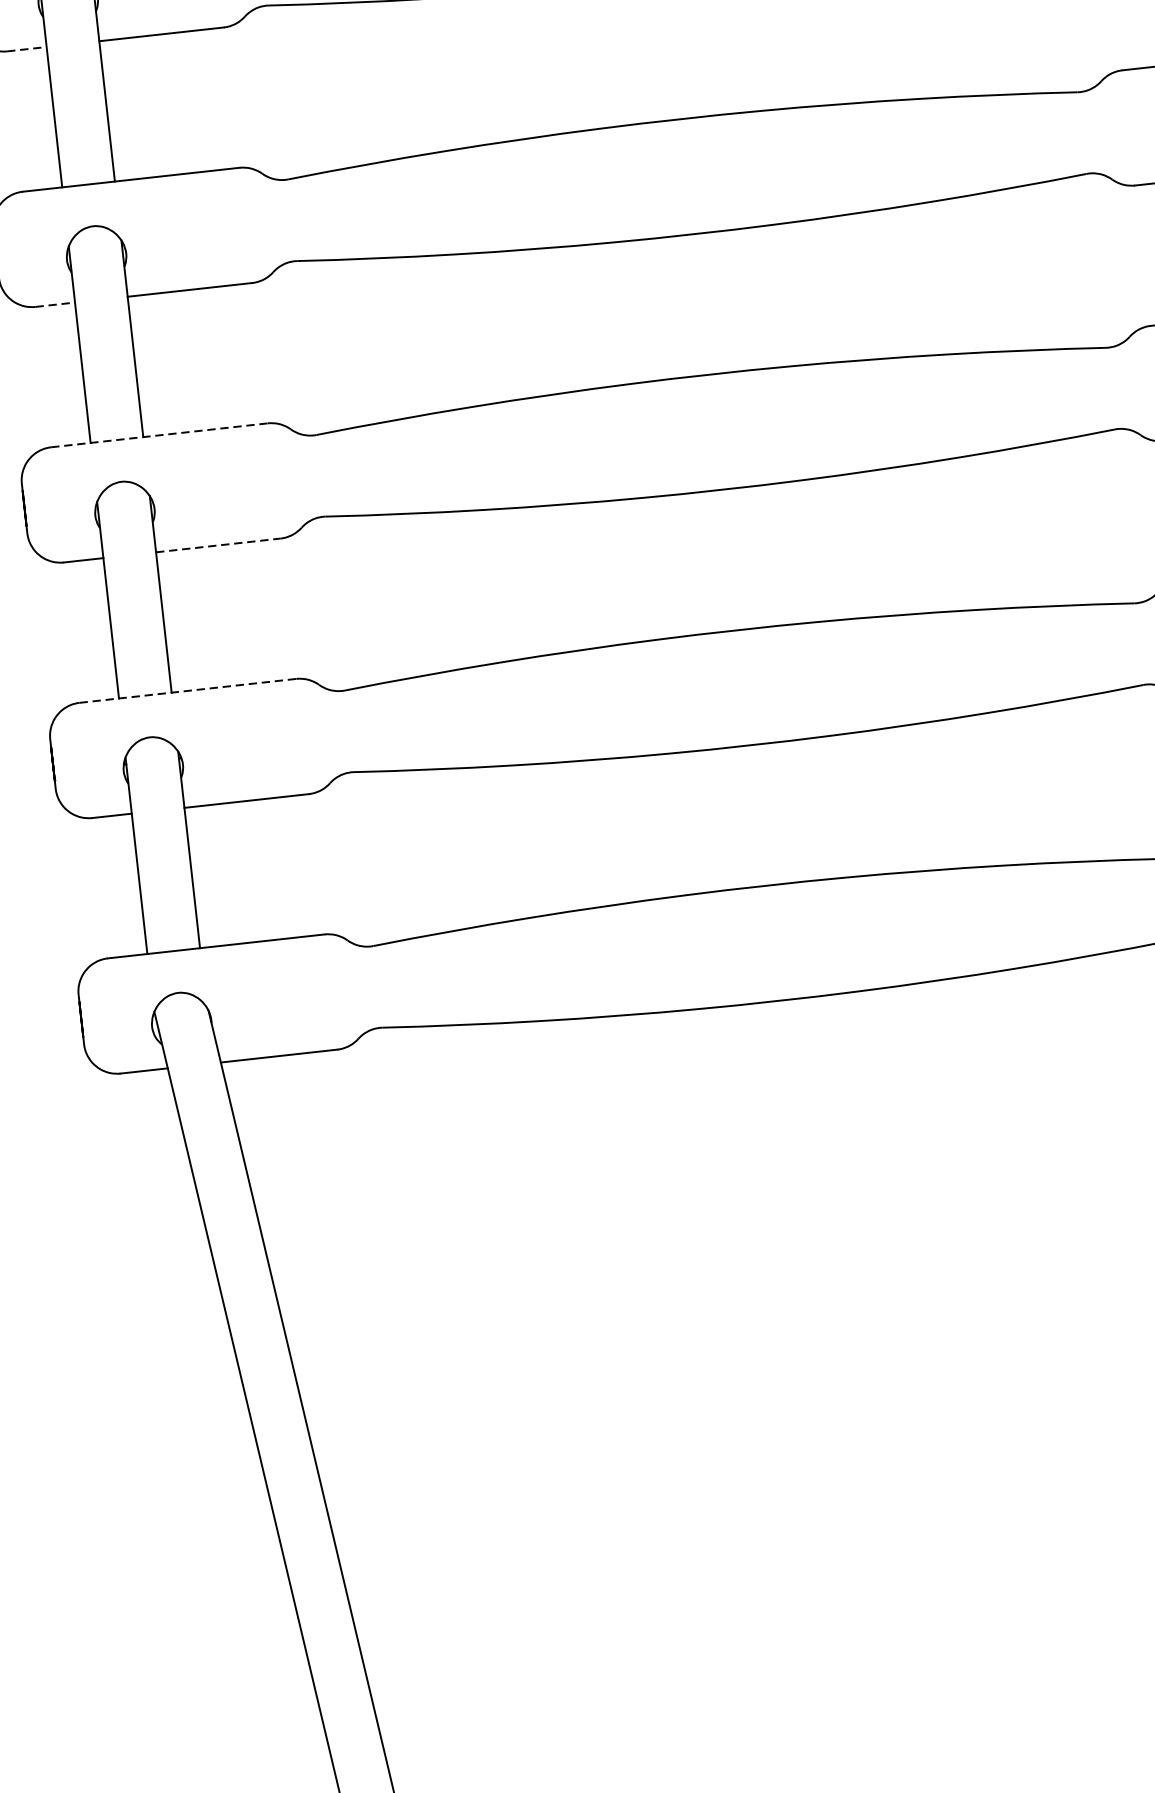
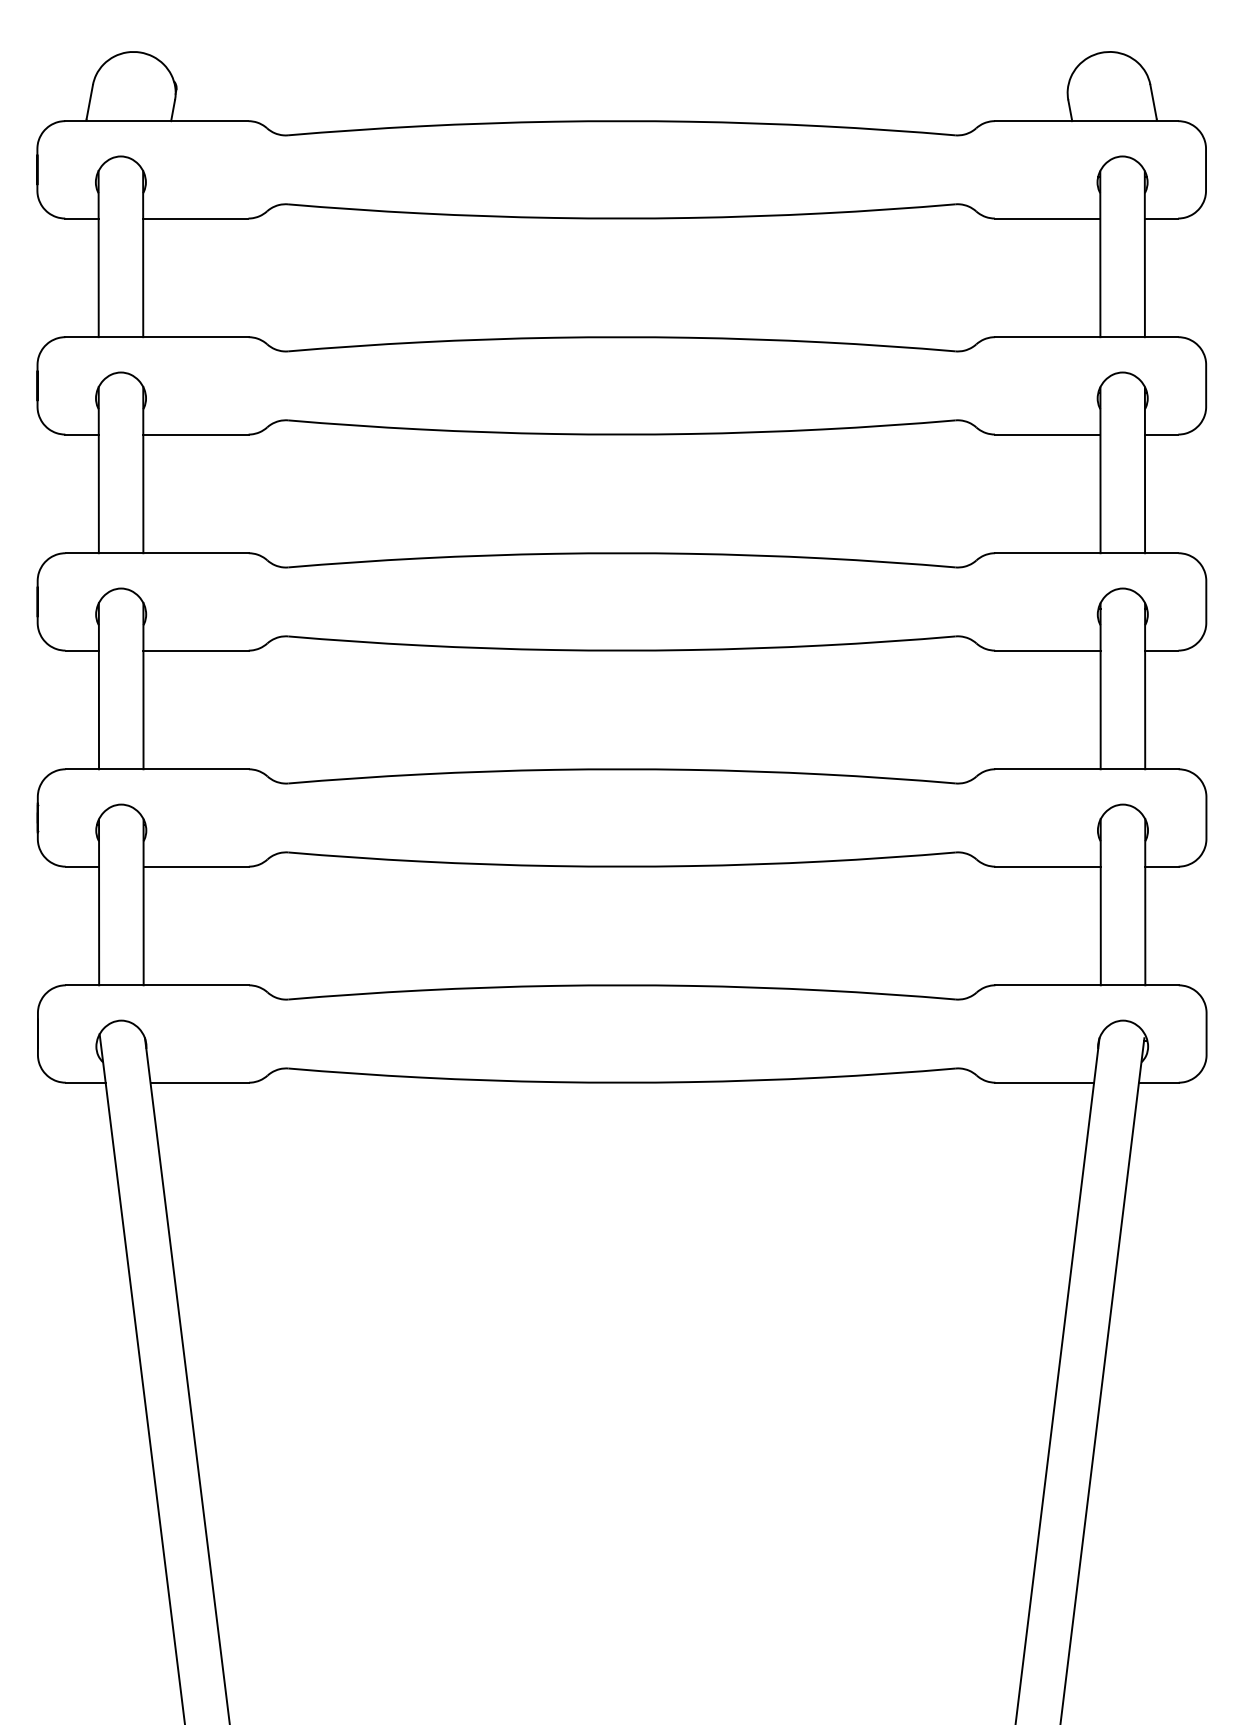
line: (26, 49) -> (81, 218), dashed -> solid
line: (55, 304) -> (82, 434), dashed -> solid
line: (160, 435) -> (157, 553), dashed -> solid
line: (218, 545) -> (196, 650), dashed -> solid
line: (188, 691) -> (157, 769), dashed -> solid

